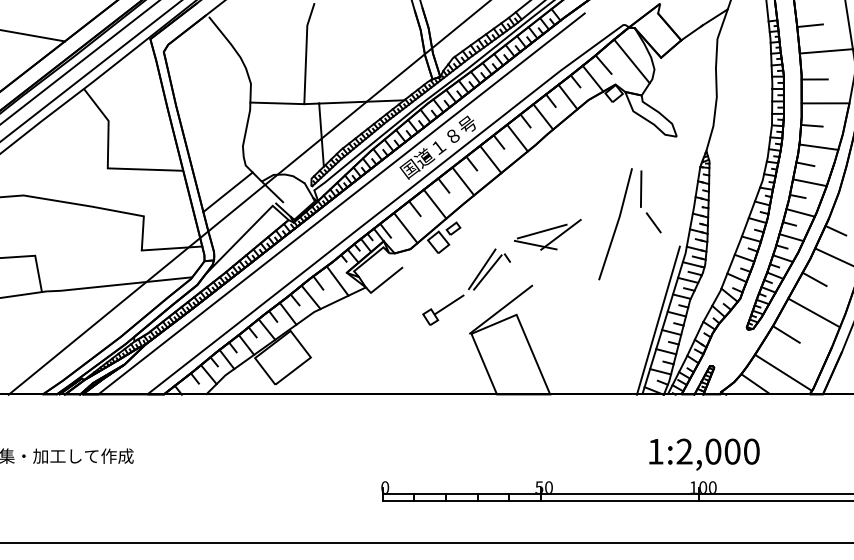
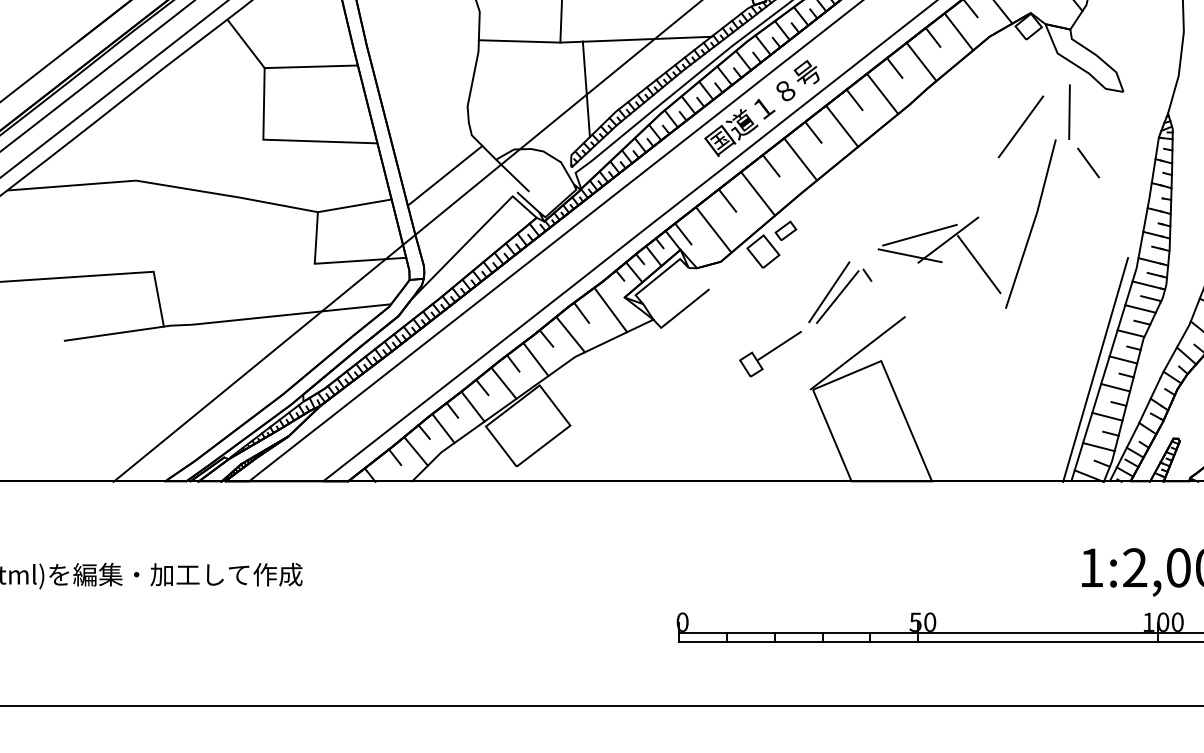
line: (139, 120) -> (311, 67), added
line: (608, 159) -> (1020, 126), added
part: (641, 201) -> (1070, 130), moved
line: (167, 211) -> (353, 204), added
line: (581, 250) -> (979, 263), added

